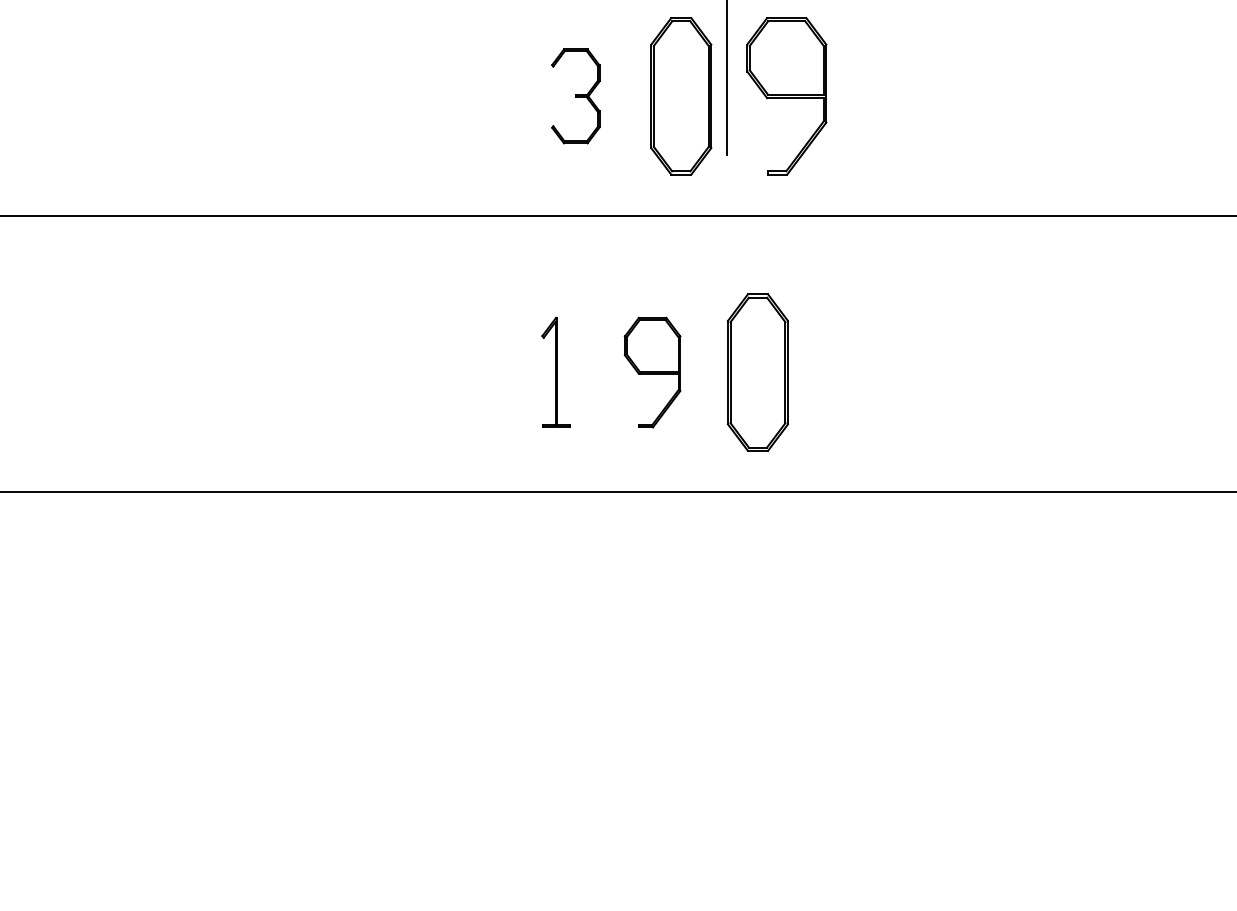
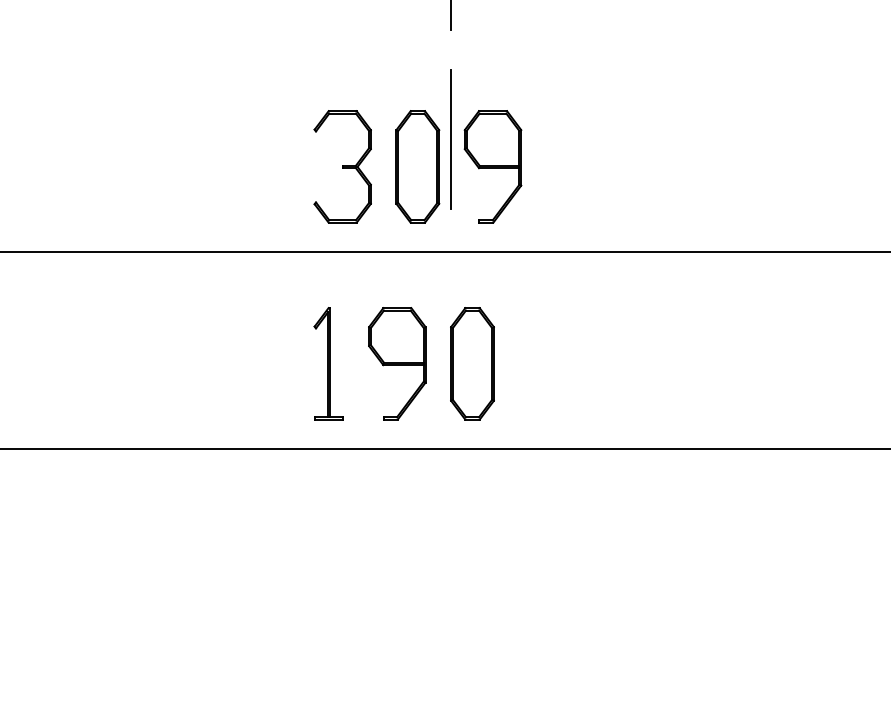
part: (575, 95) -> (342, 166), size x1.67
part: (556, 372) -> (328, 363), size x1.43
part: (652, 372) -> (397, 363), size x1.43

